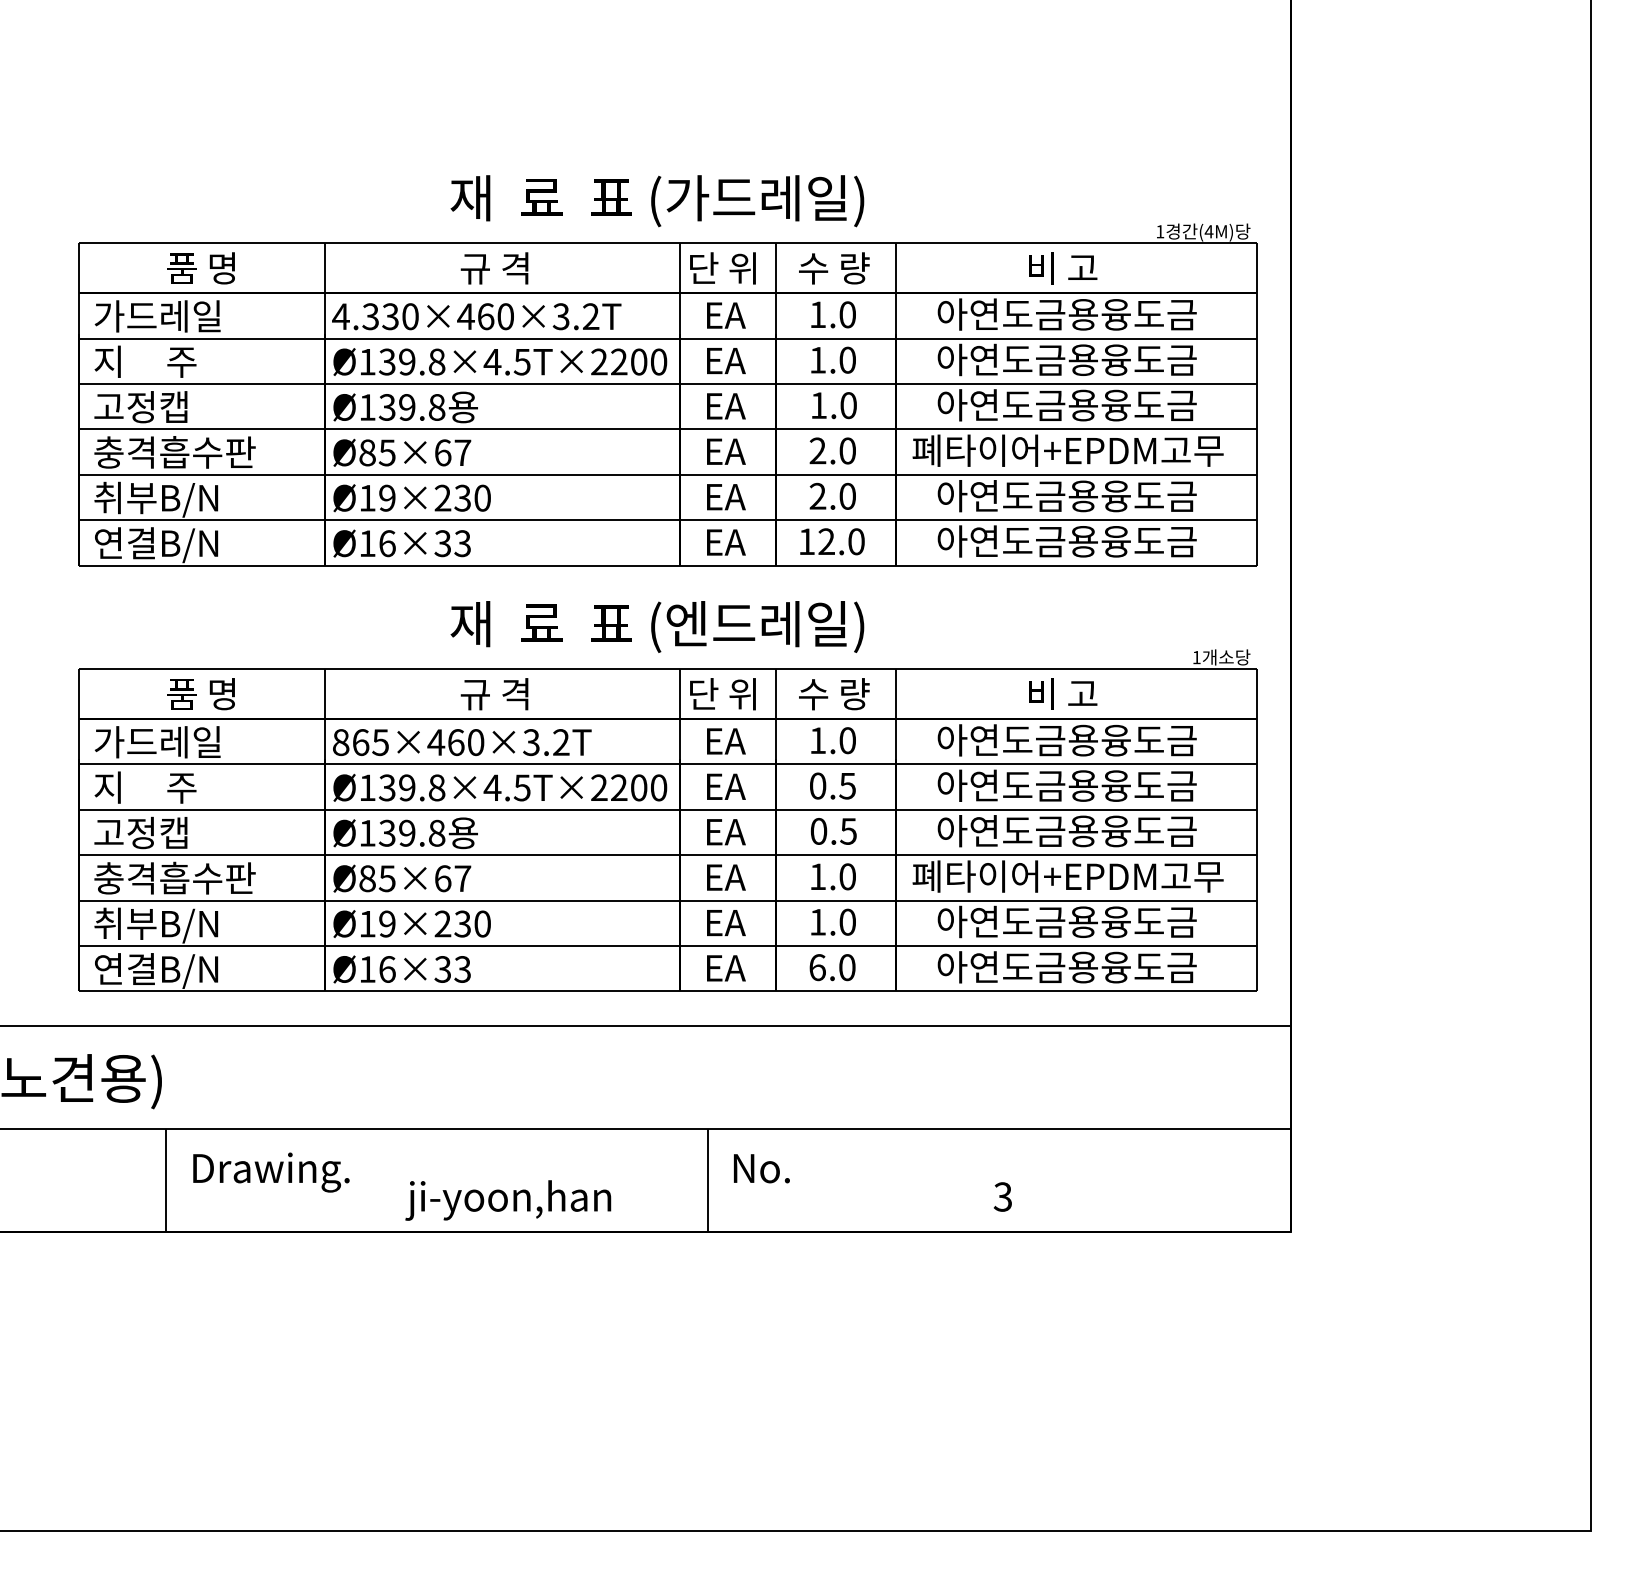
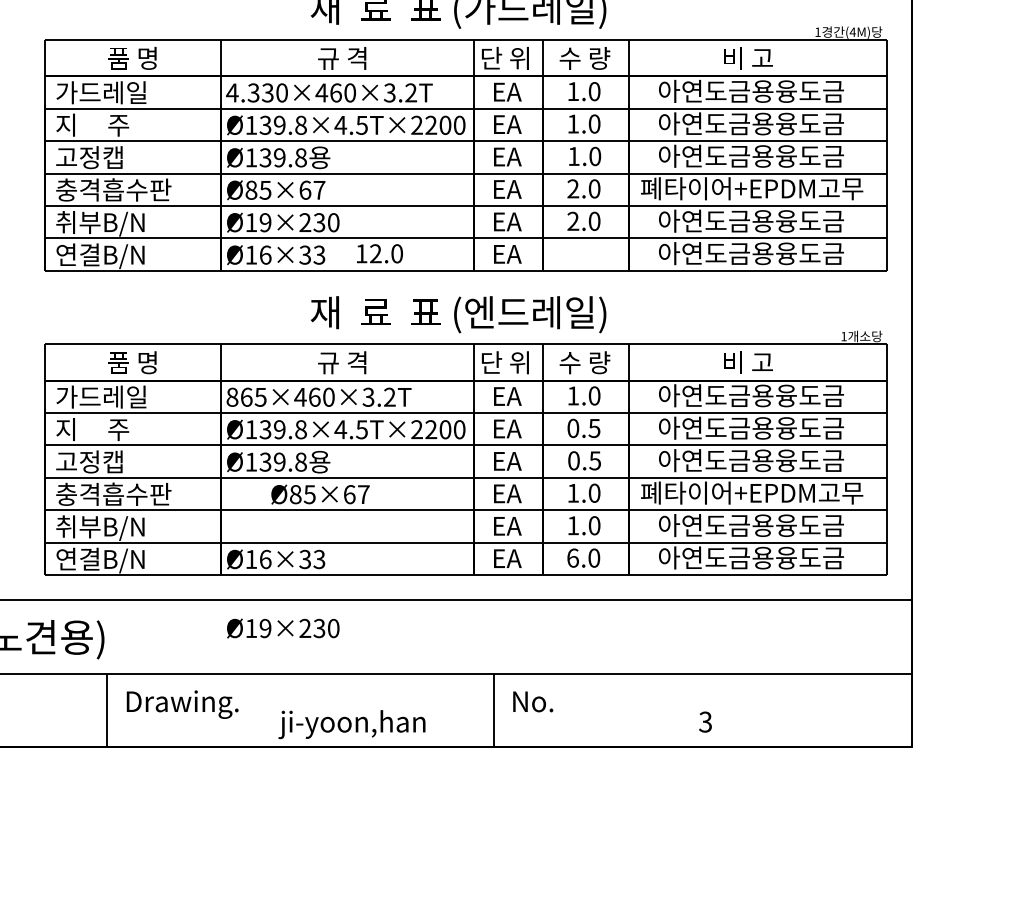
text: (832, 541) -> (379, 253), moved
text: (402, 878) -> (320, 494), moved
text: (411, 923) -> (282, 628), moved

